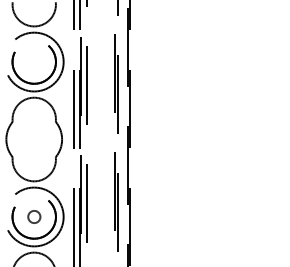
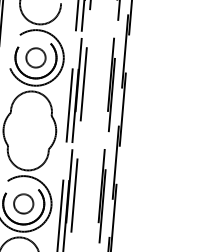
circle: (34, 62) -> (36, 58), added
circle: (34, 216) -> (24, 203), size x1.67

